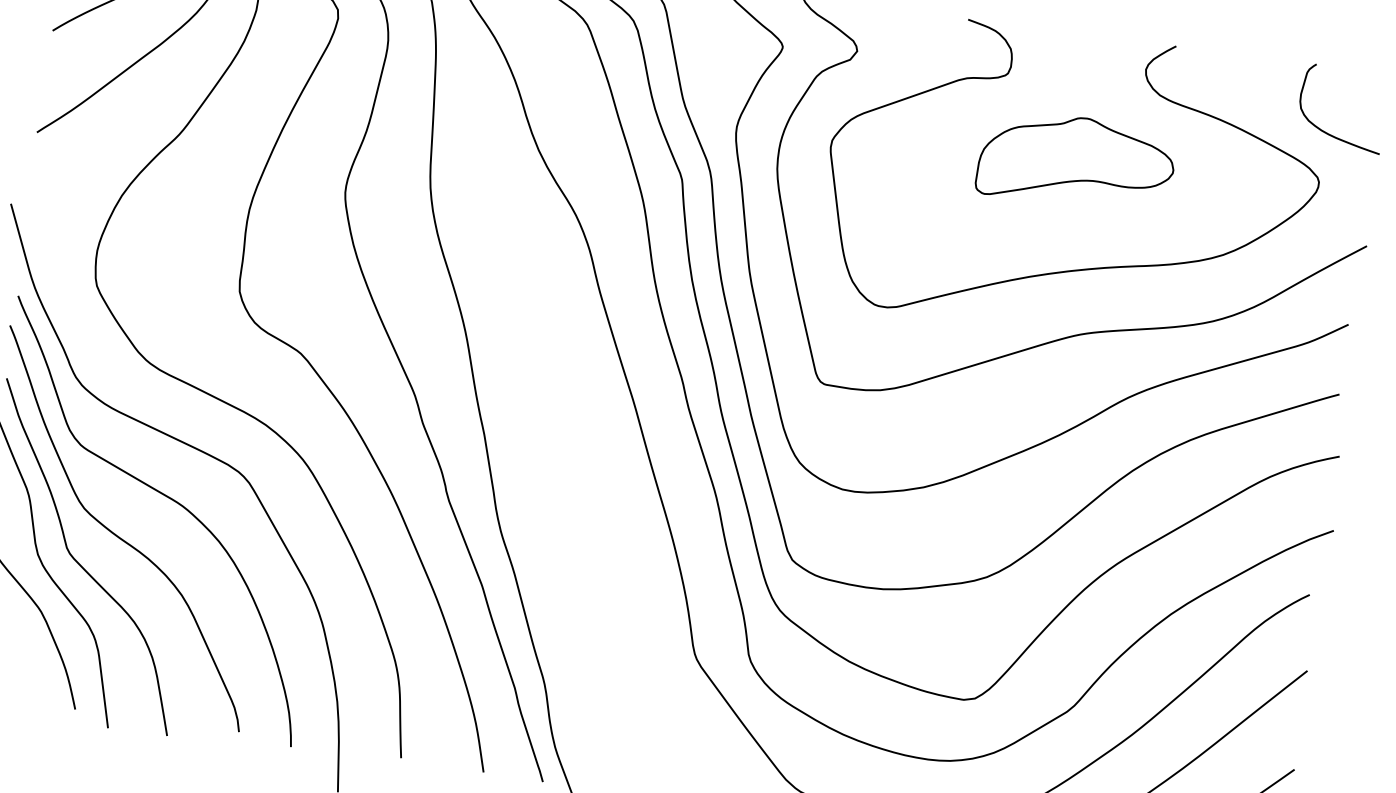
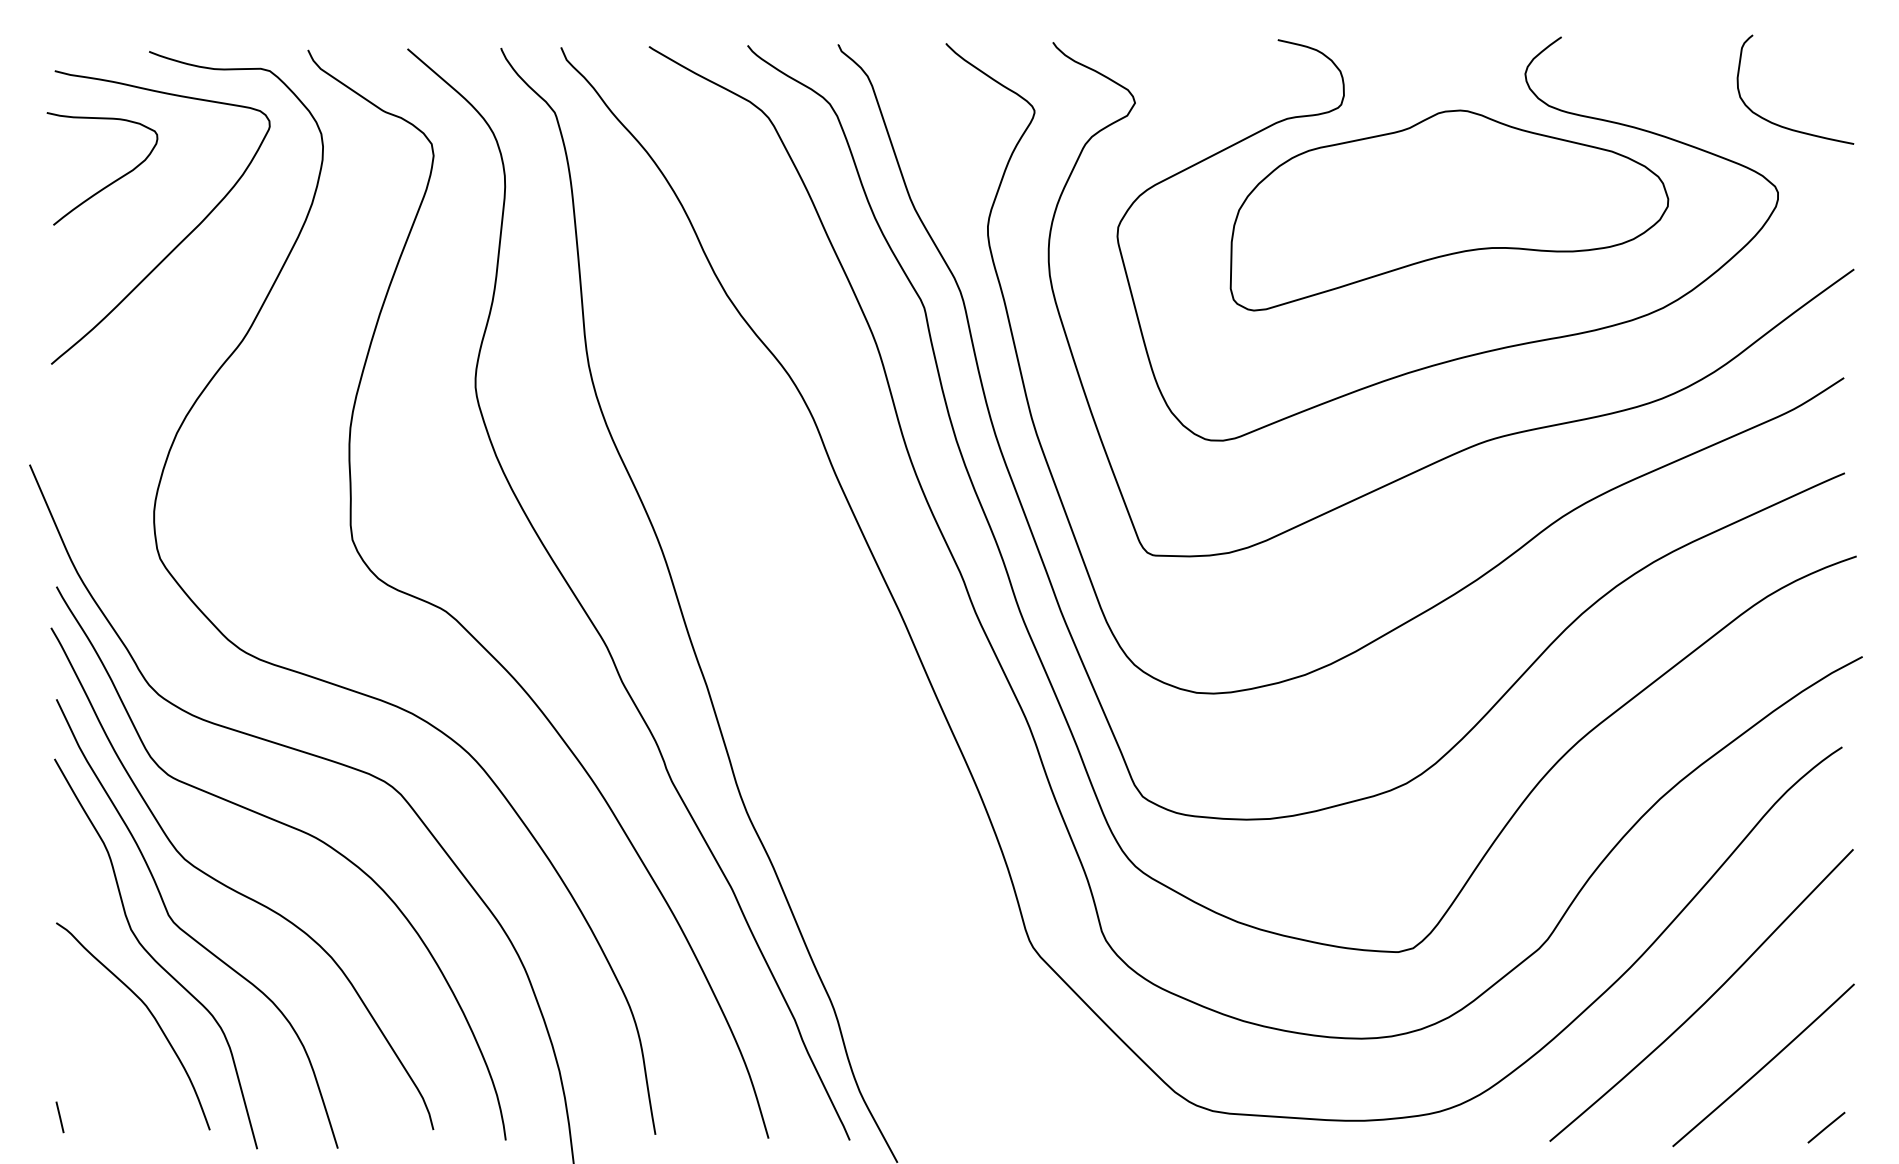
part: (1076, 161) -> (1449, 210), size x1.67

